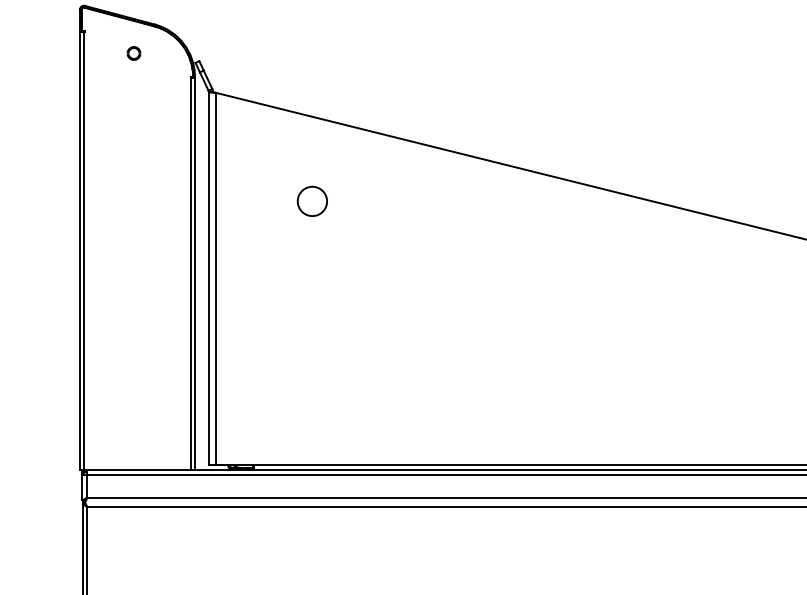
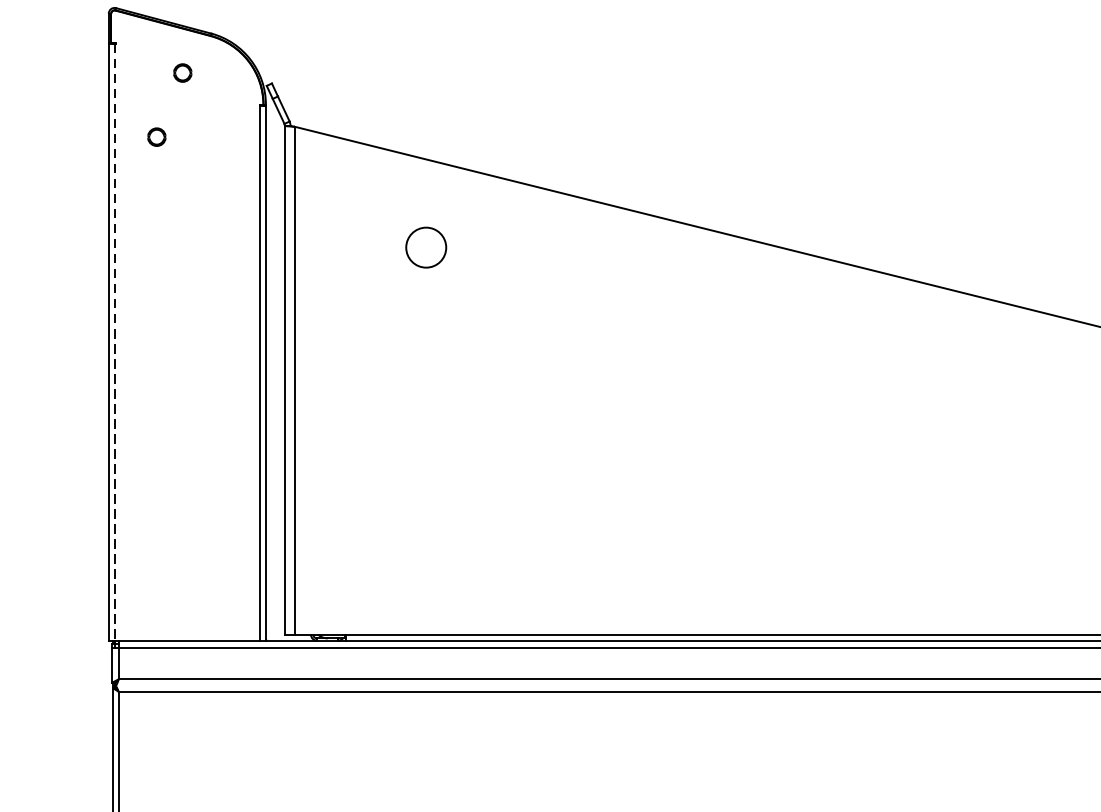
part: (114, 100) -> (156, 137), added
circle: (311, 200) -> (424, 246), moved
line: (84, 250) -> (115, 341), solid -> dashed

